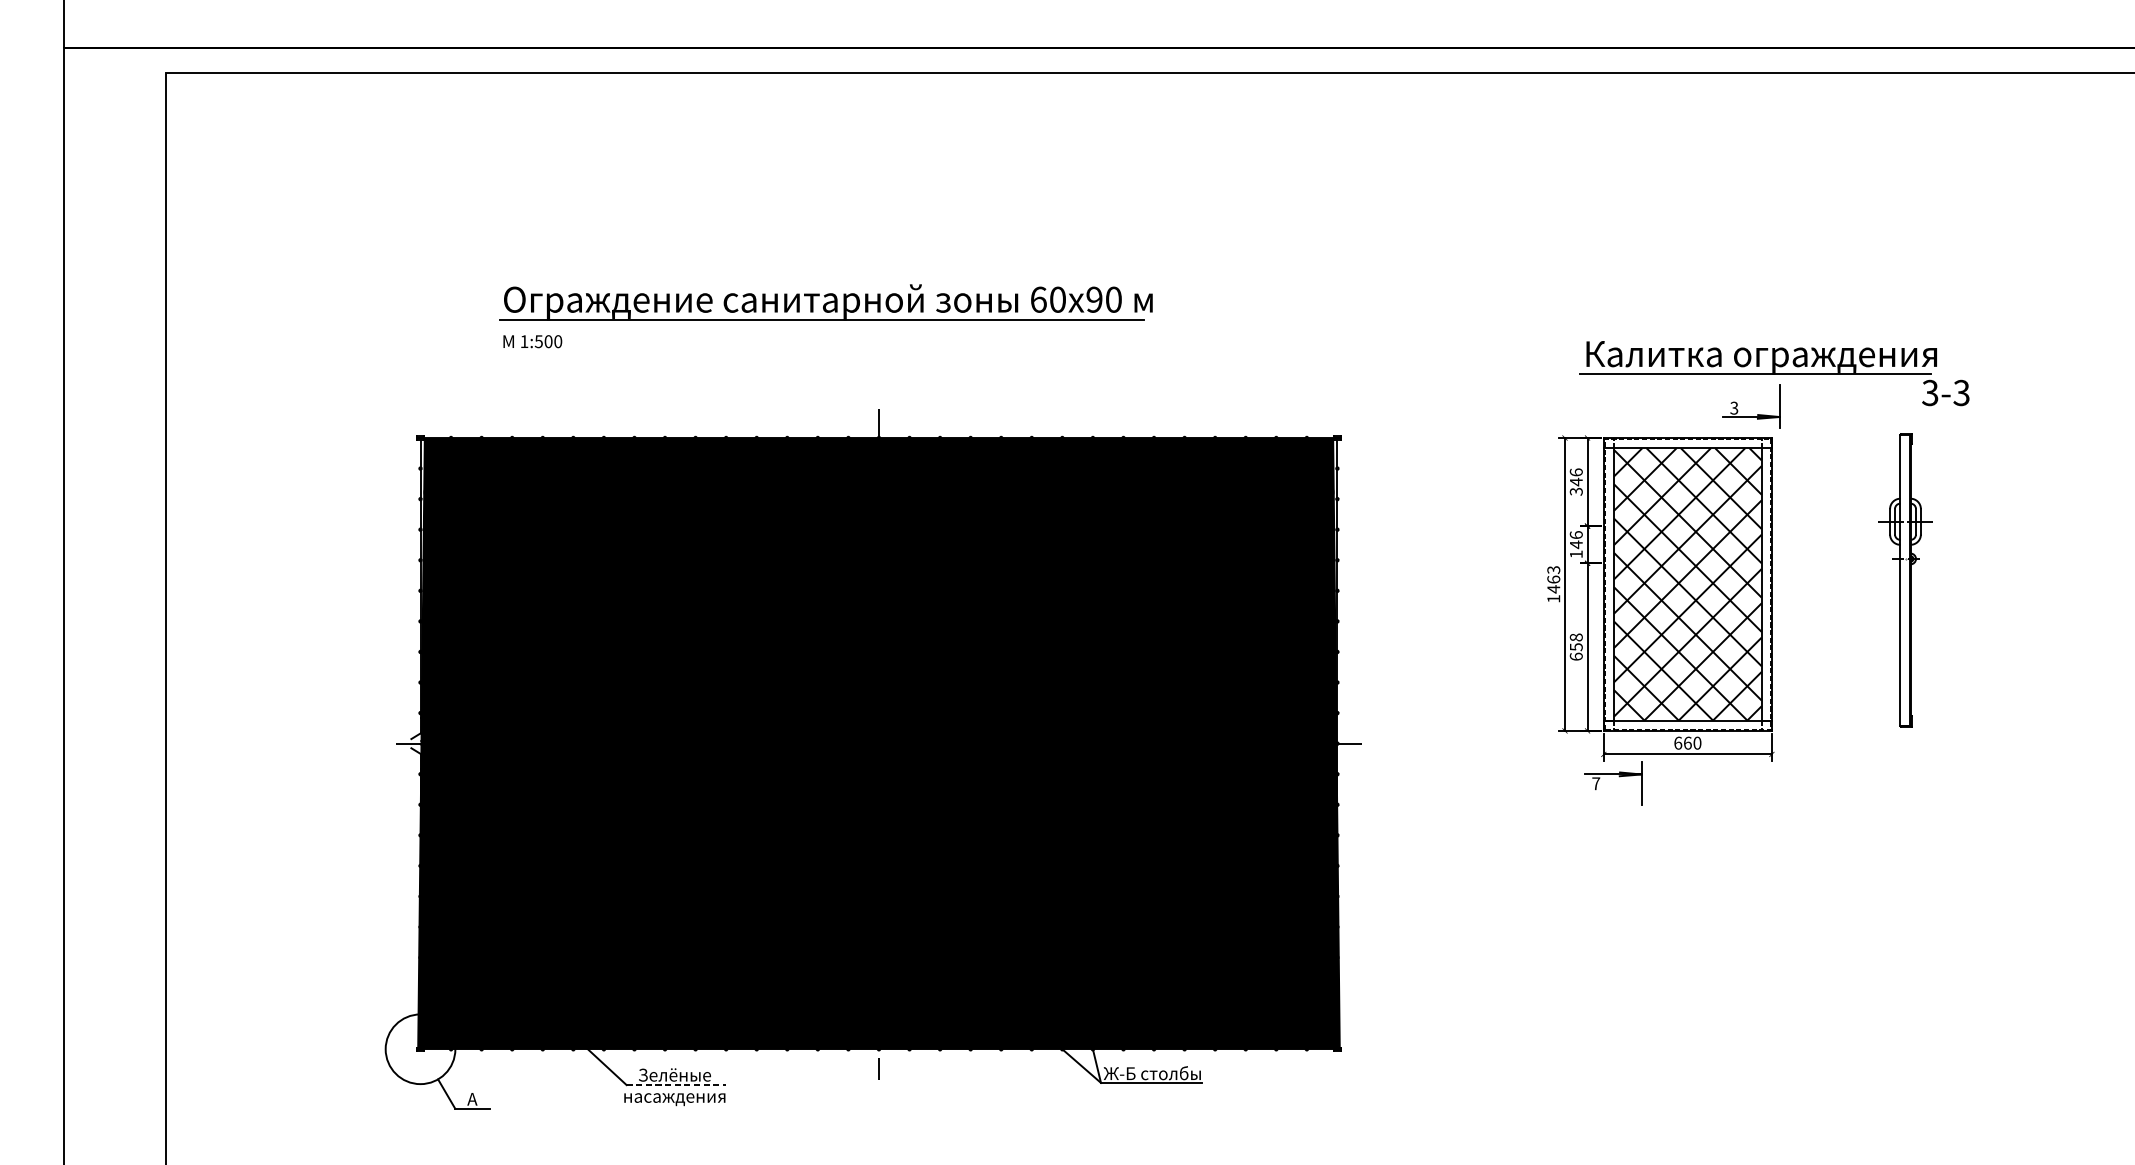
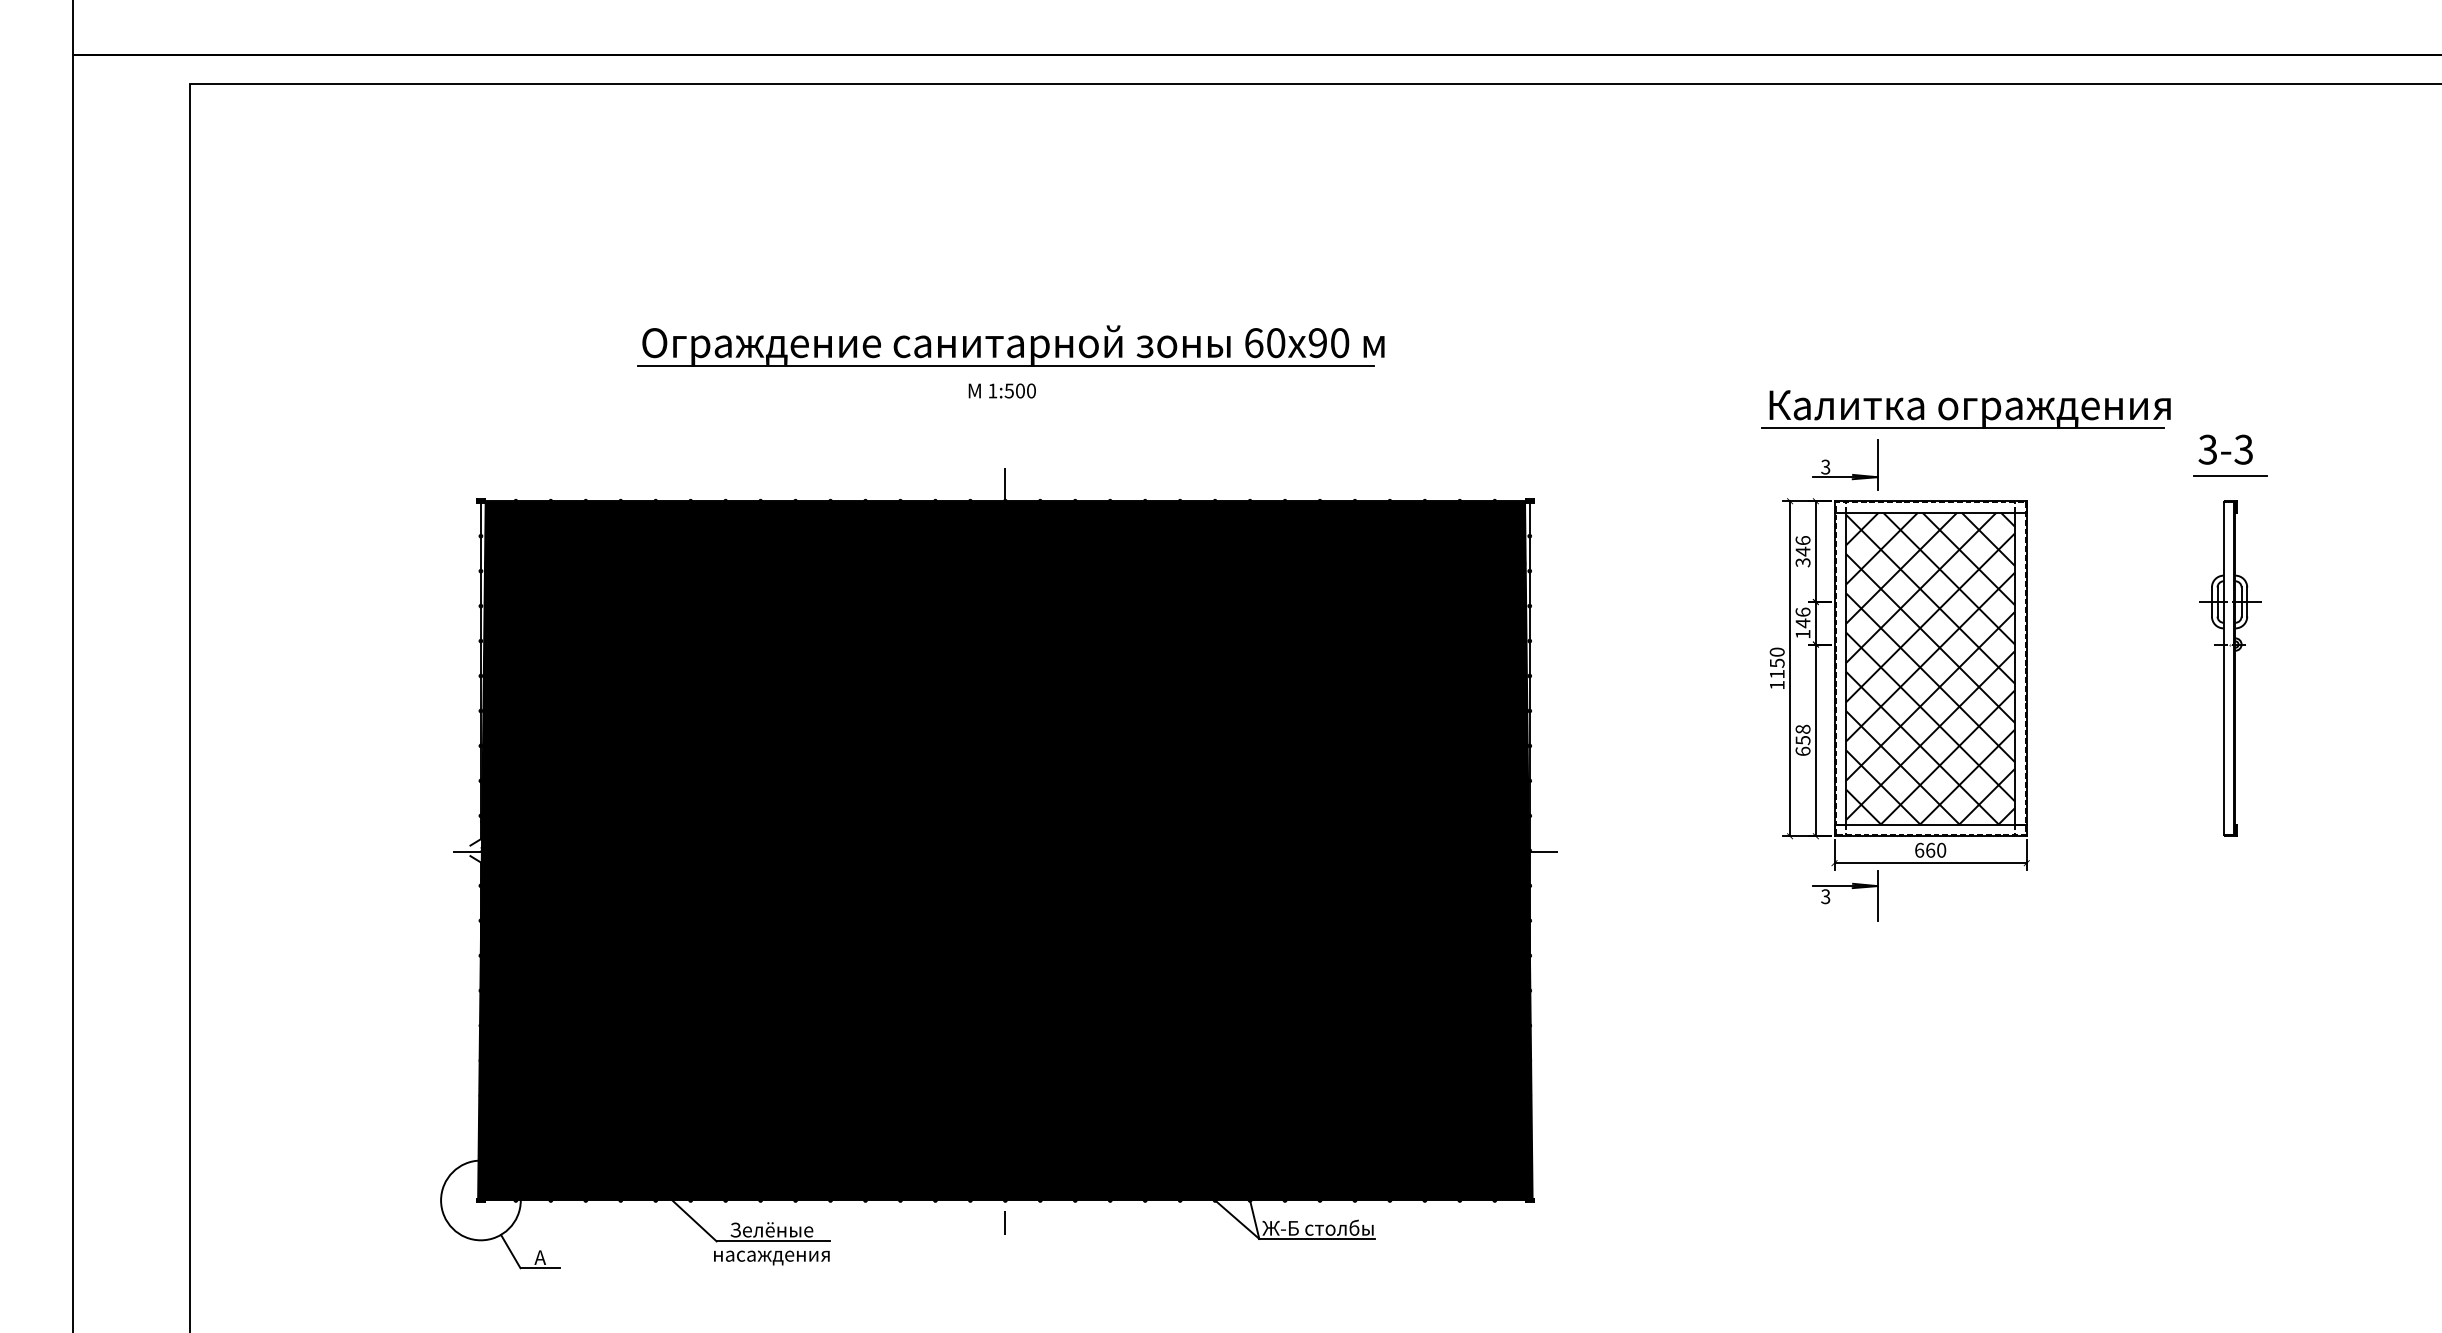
part: (825, 301) -> (1010, 345), moved
text: (532, 341) -> (1001, 390), moved
part: (1757, 357) -> (1965, 409), moved
part: (1751, 416) -> (1845, 476), moved
line: (1950, 416) -> (2230, 476), added
text: (1553, 579) -> (1776, 663), 1463 -> 1150
part: (1906, 579) -> (2230, 668), moved
text: (1595, 783) -> (1825, 896), 7 -> 3
line: (676, 1085) -> (773, 1241), dashed -> solid

